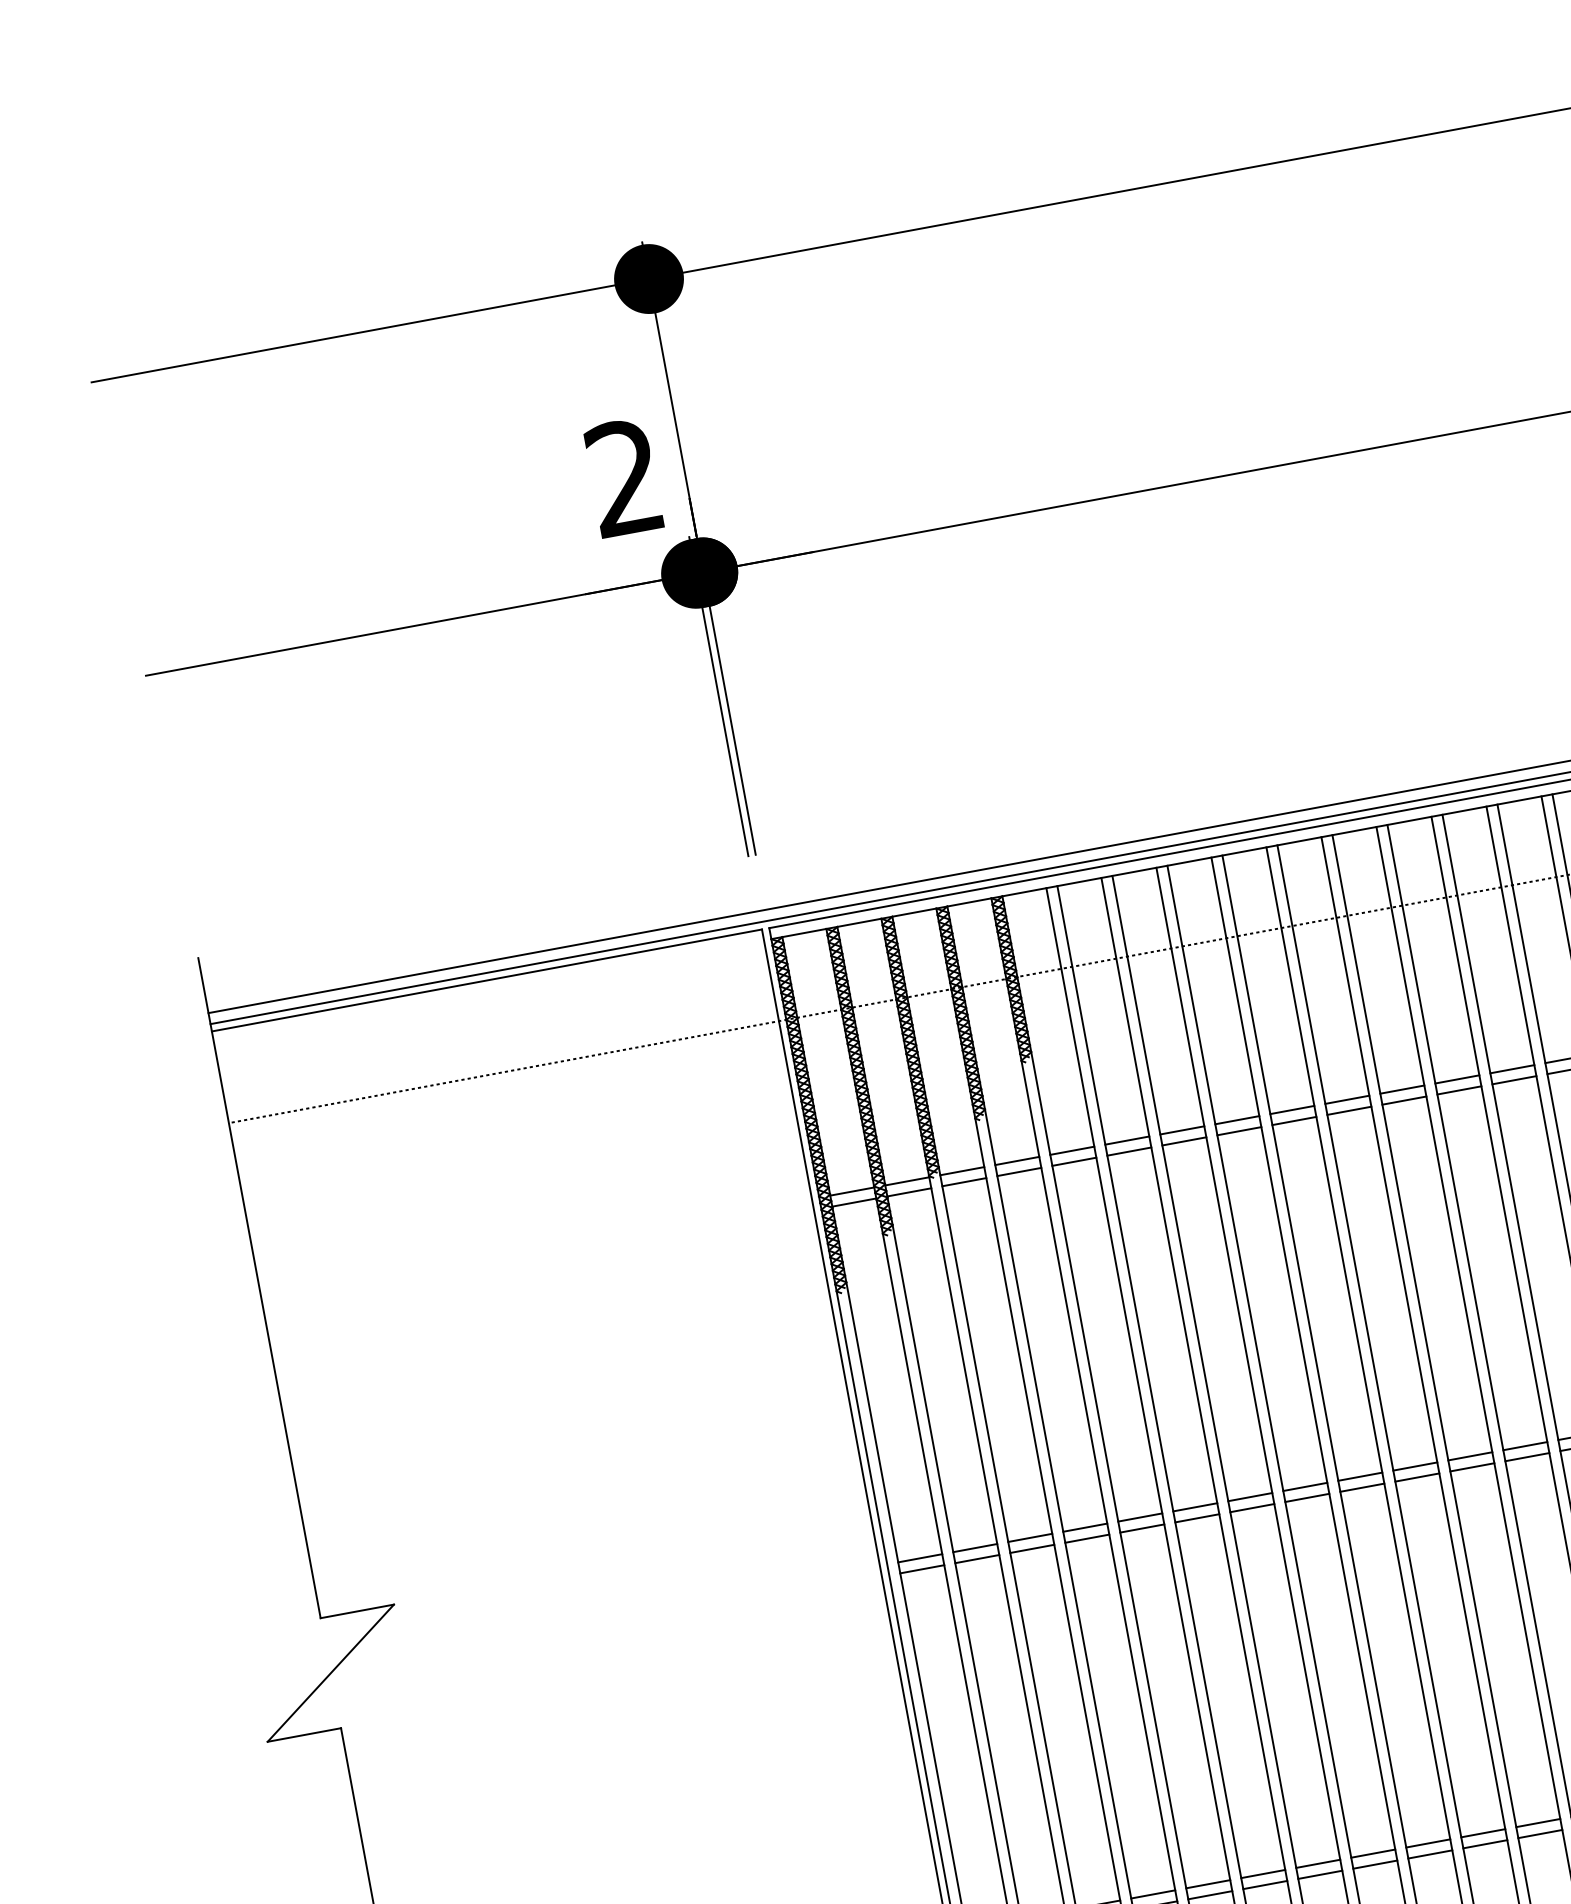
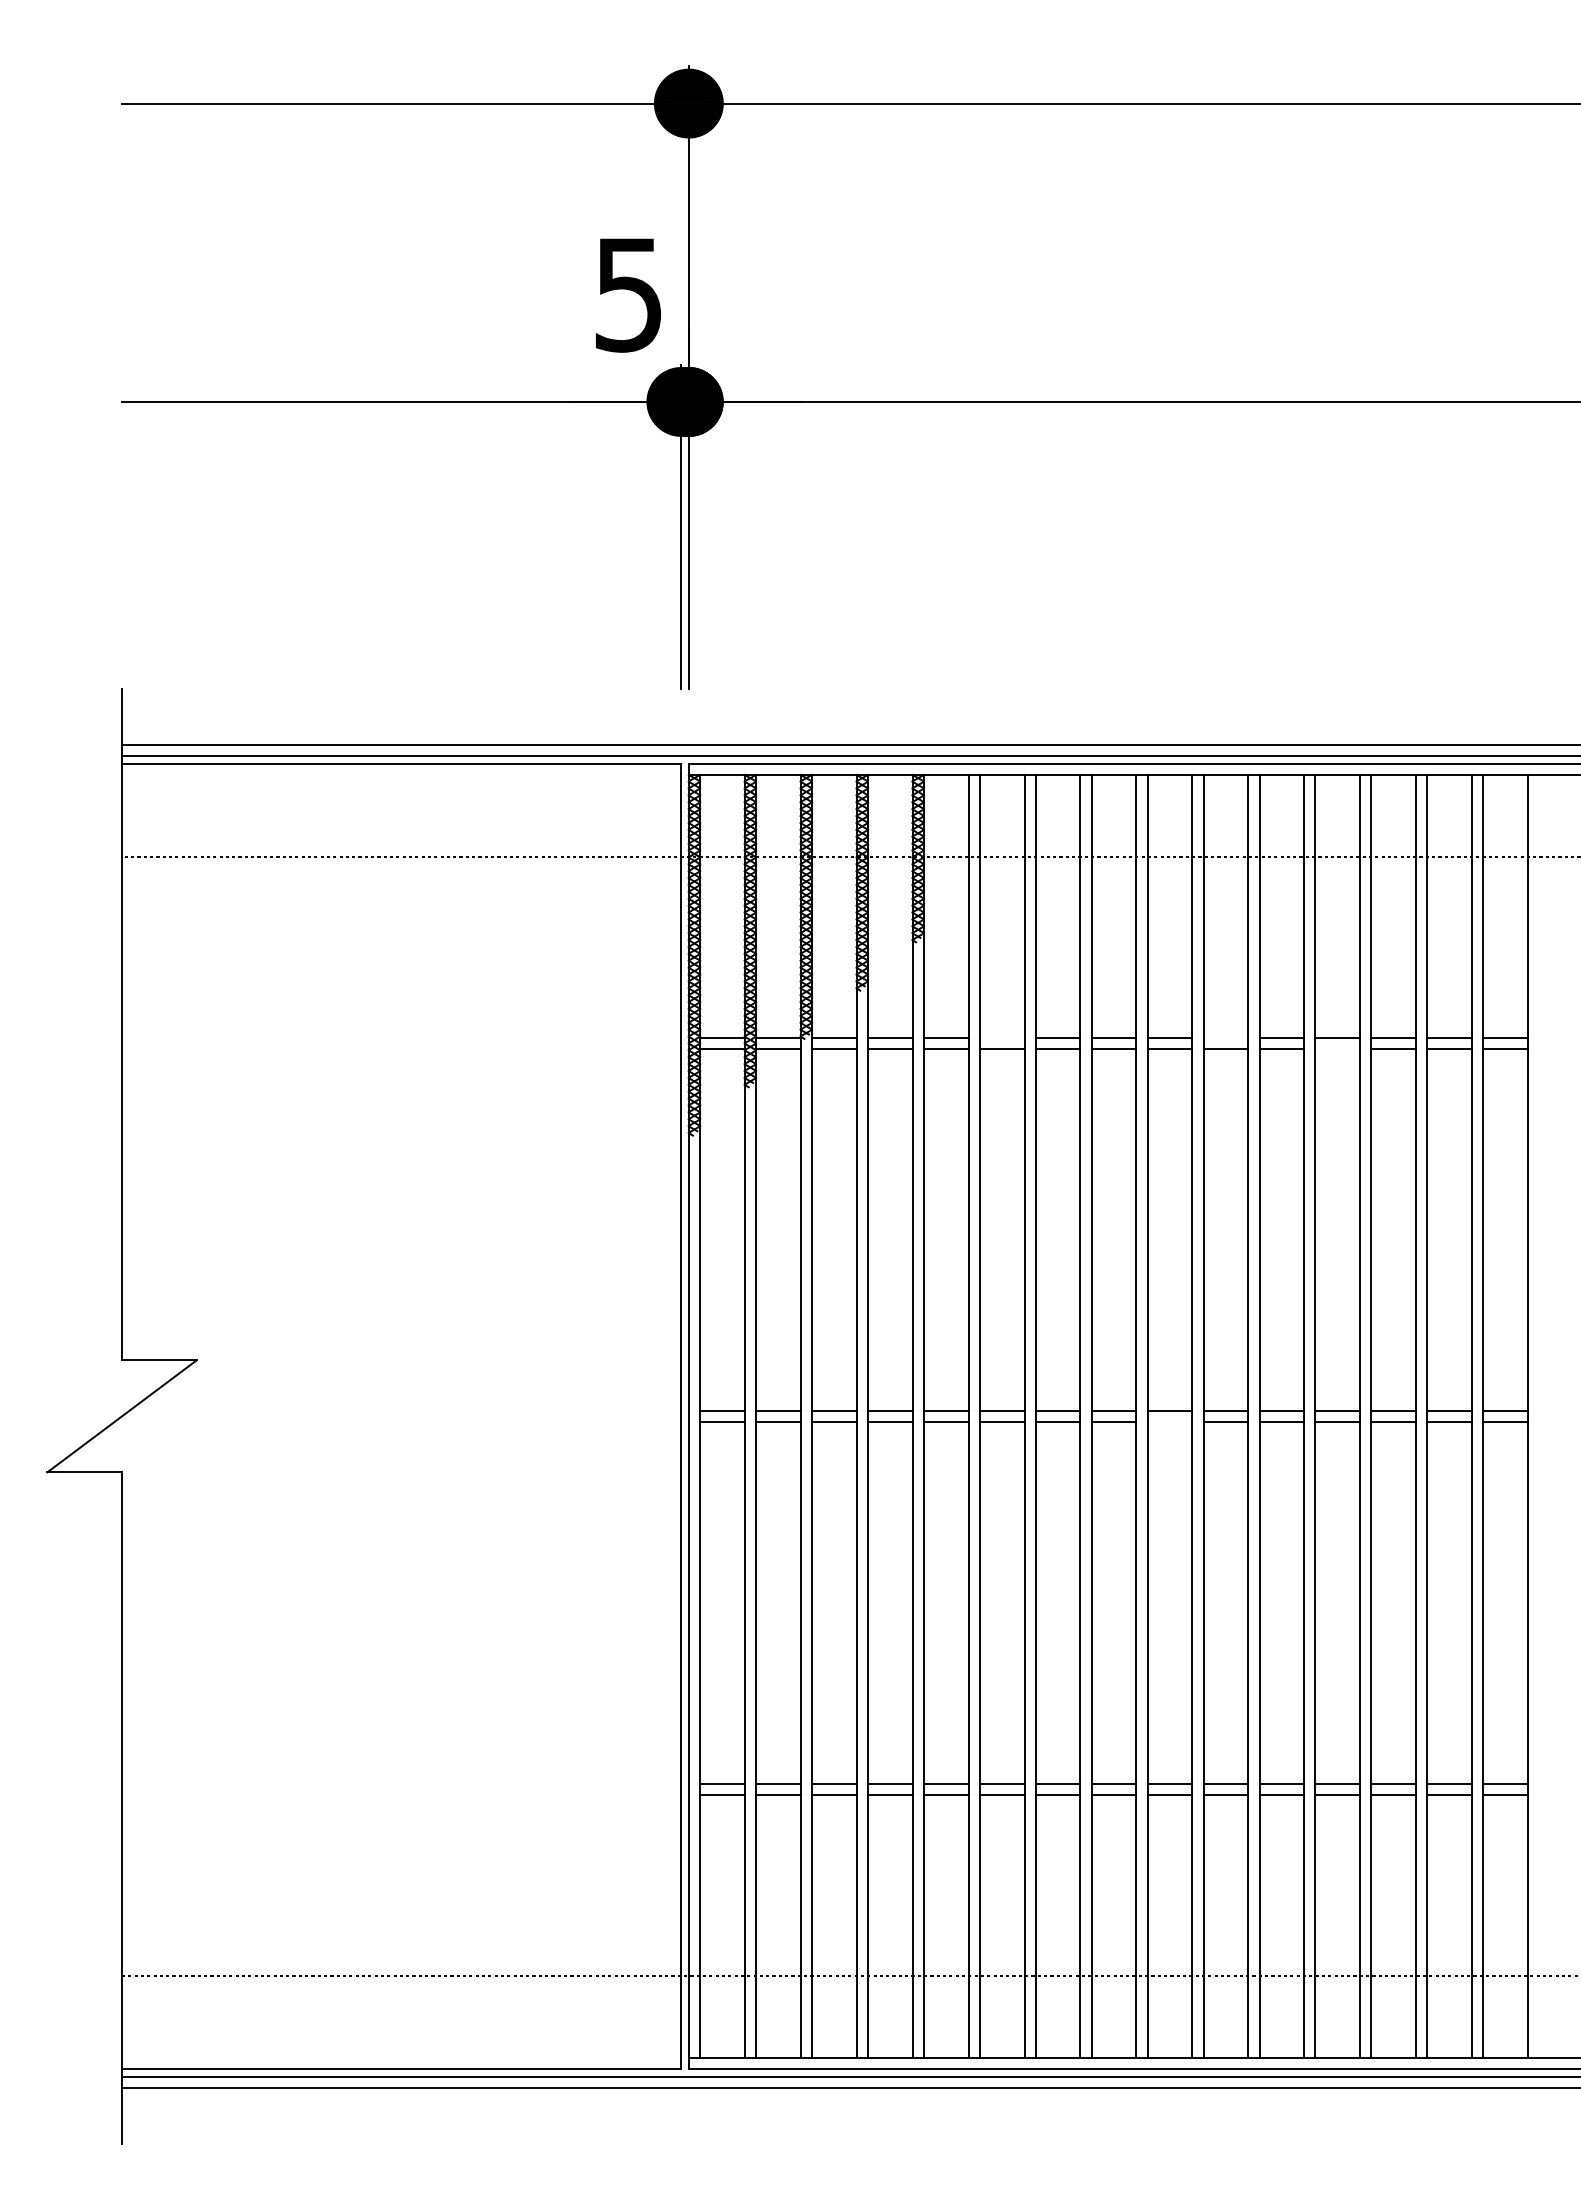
text: (624, 477) -> (628, 294), 2 -> 5
line: (1459, 1090) -> (1337, 1049), removed
line: (1346, 1099) -> (1225, 1037), removed
line: (1126, 1140) -> (1001, 1037), removed
line: (1361, 1488) -> (1169, 1422), removed

